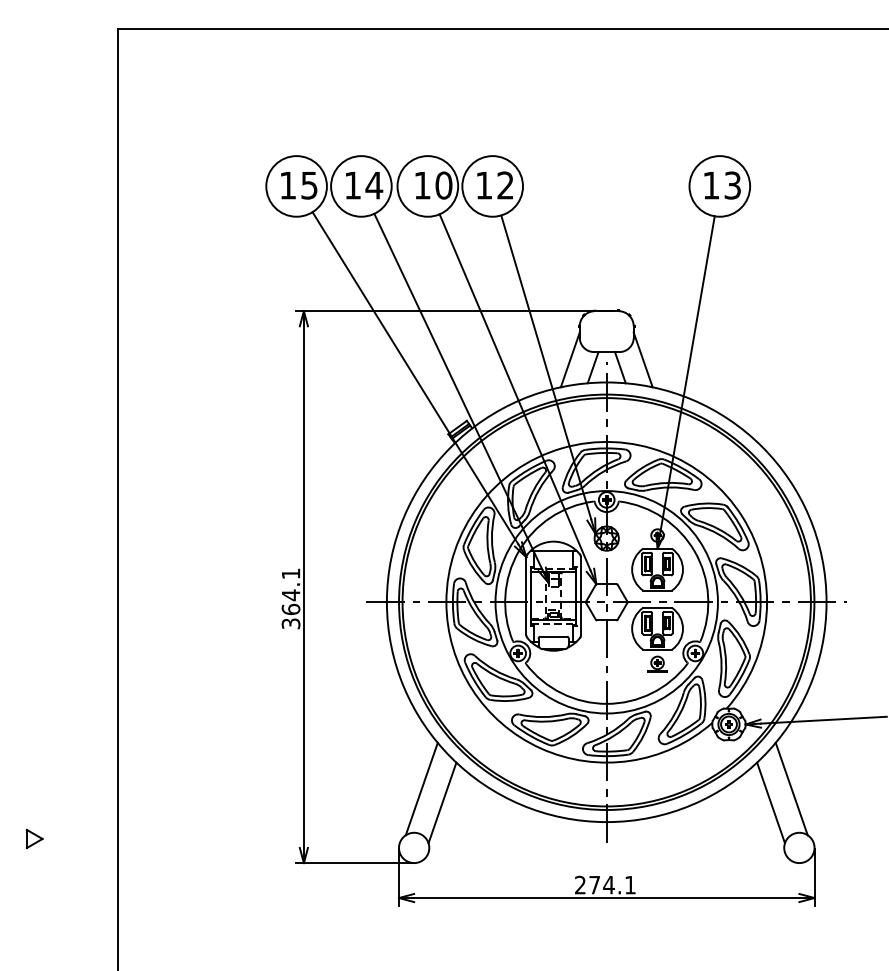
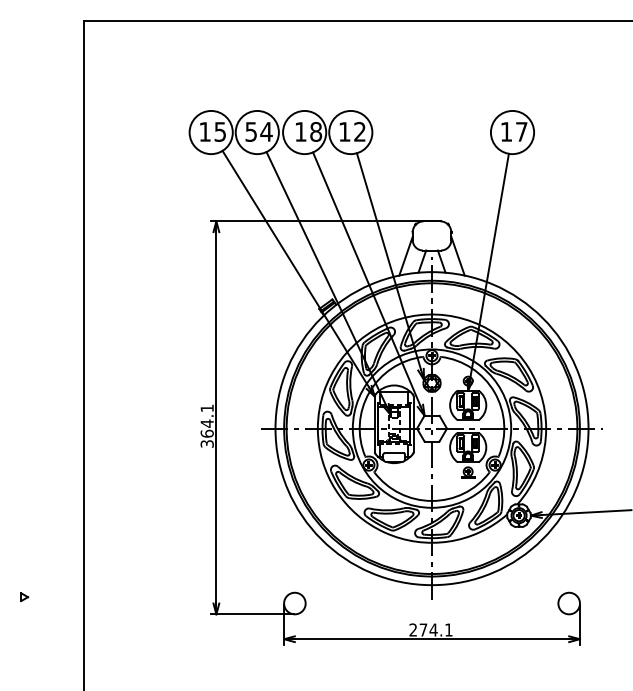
text: (352, 185) -> (250, 131), 14 -> 54
text: (443, 185) -> (315, 131), 10 -> 18
text: (732, 185) -> (521, 131), 13 -> 17
line: (421, 788) -> (300, 561), removed
line: (791, 788) -> (563, 561), removed
line: (442, 802) -> (315, 571), removed
line: (770, 802) -> (548, 571), removed
part: (34, 838) -> (24, 596), size x0.6

